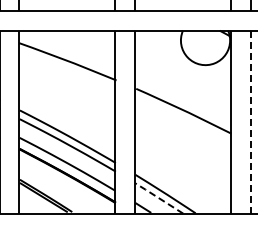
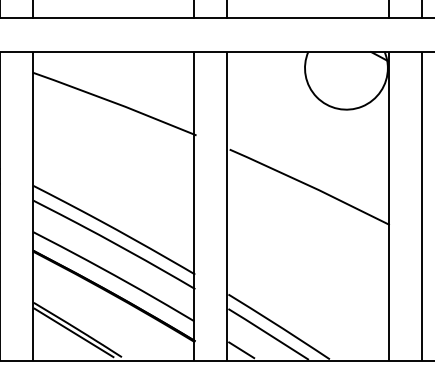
line: (250, 122) -> (422, 206), dashed -> solid
line: (158, 198) -> (267, 334), dashed -> solid

